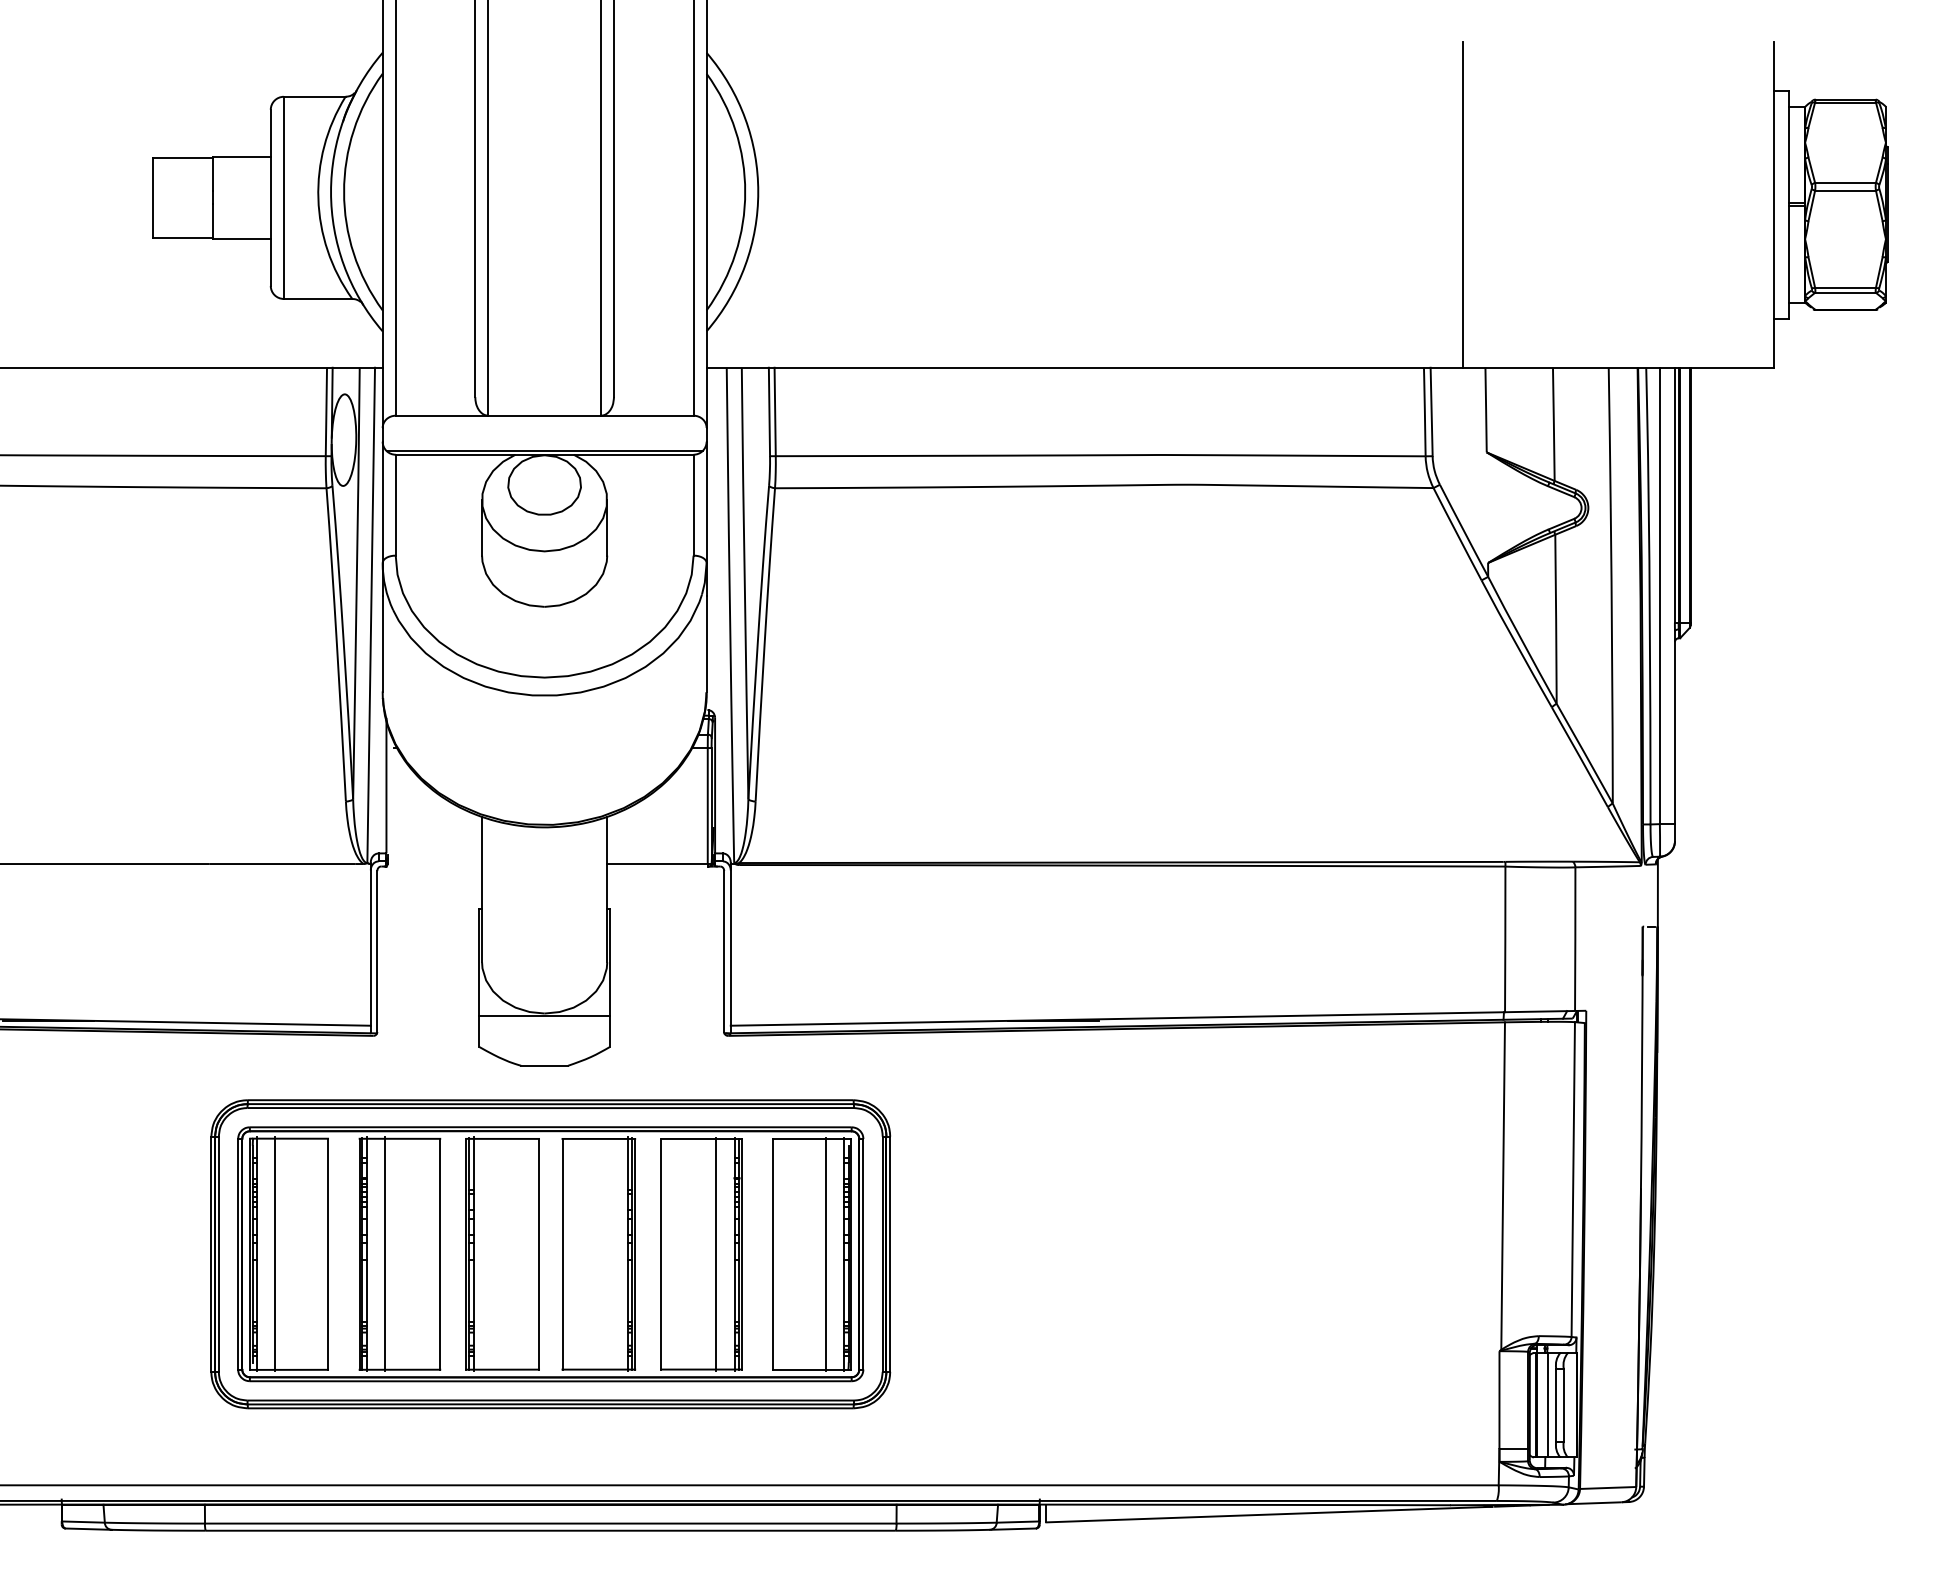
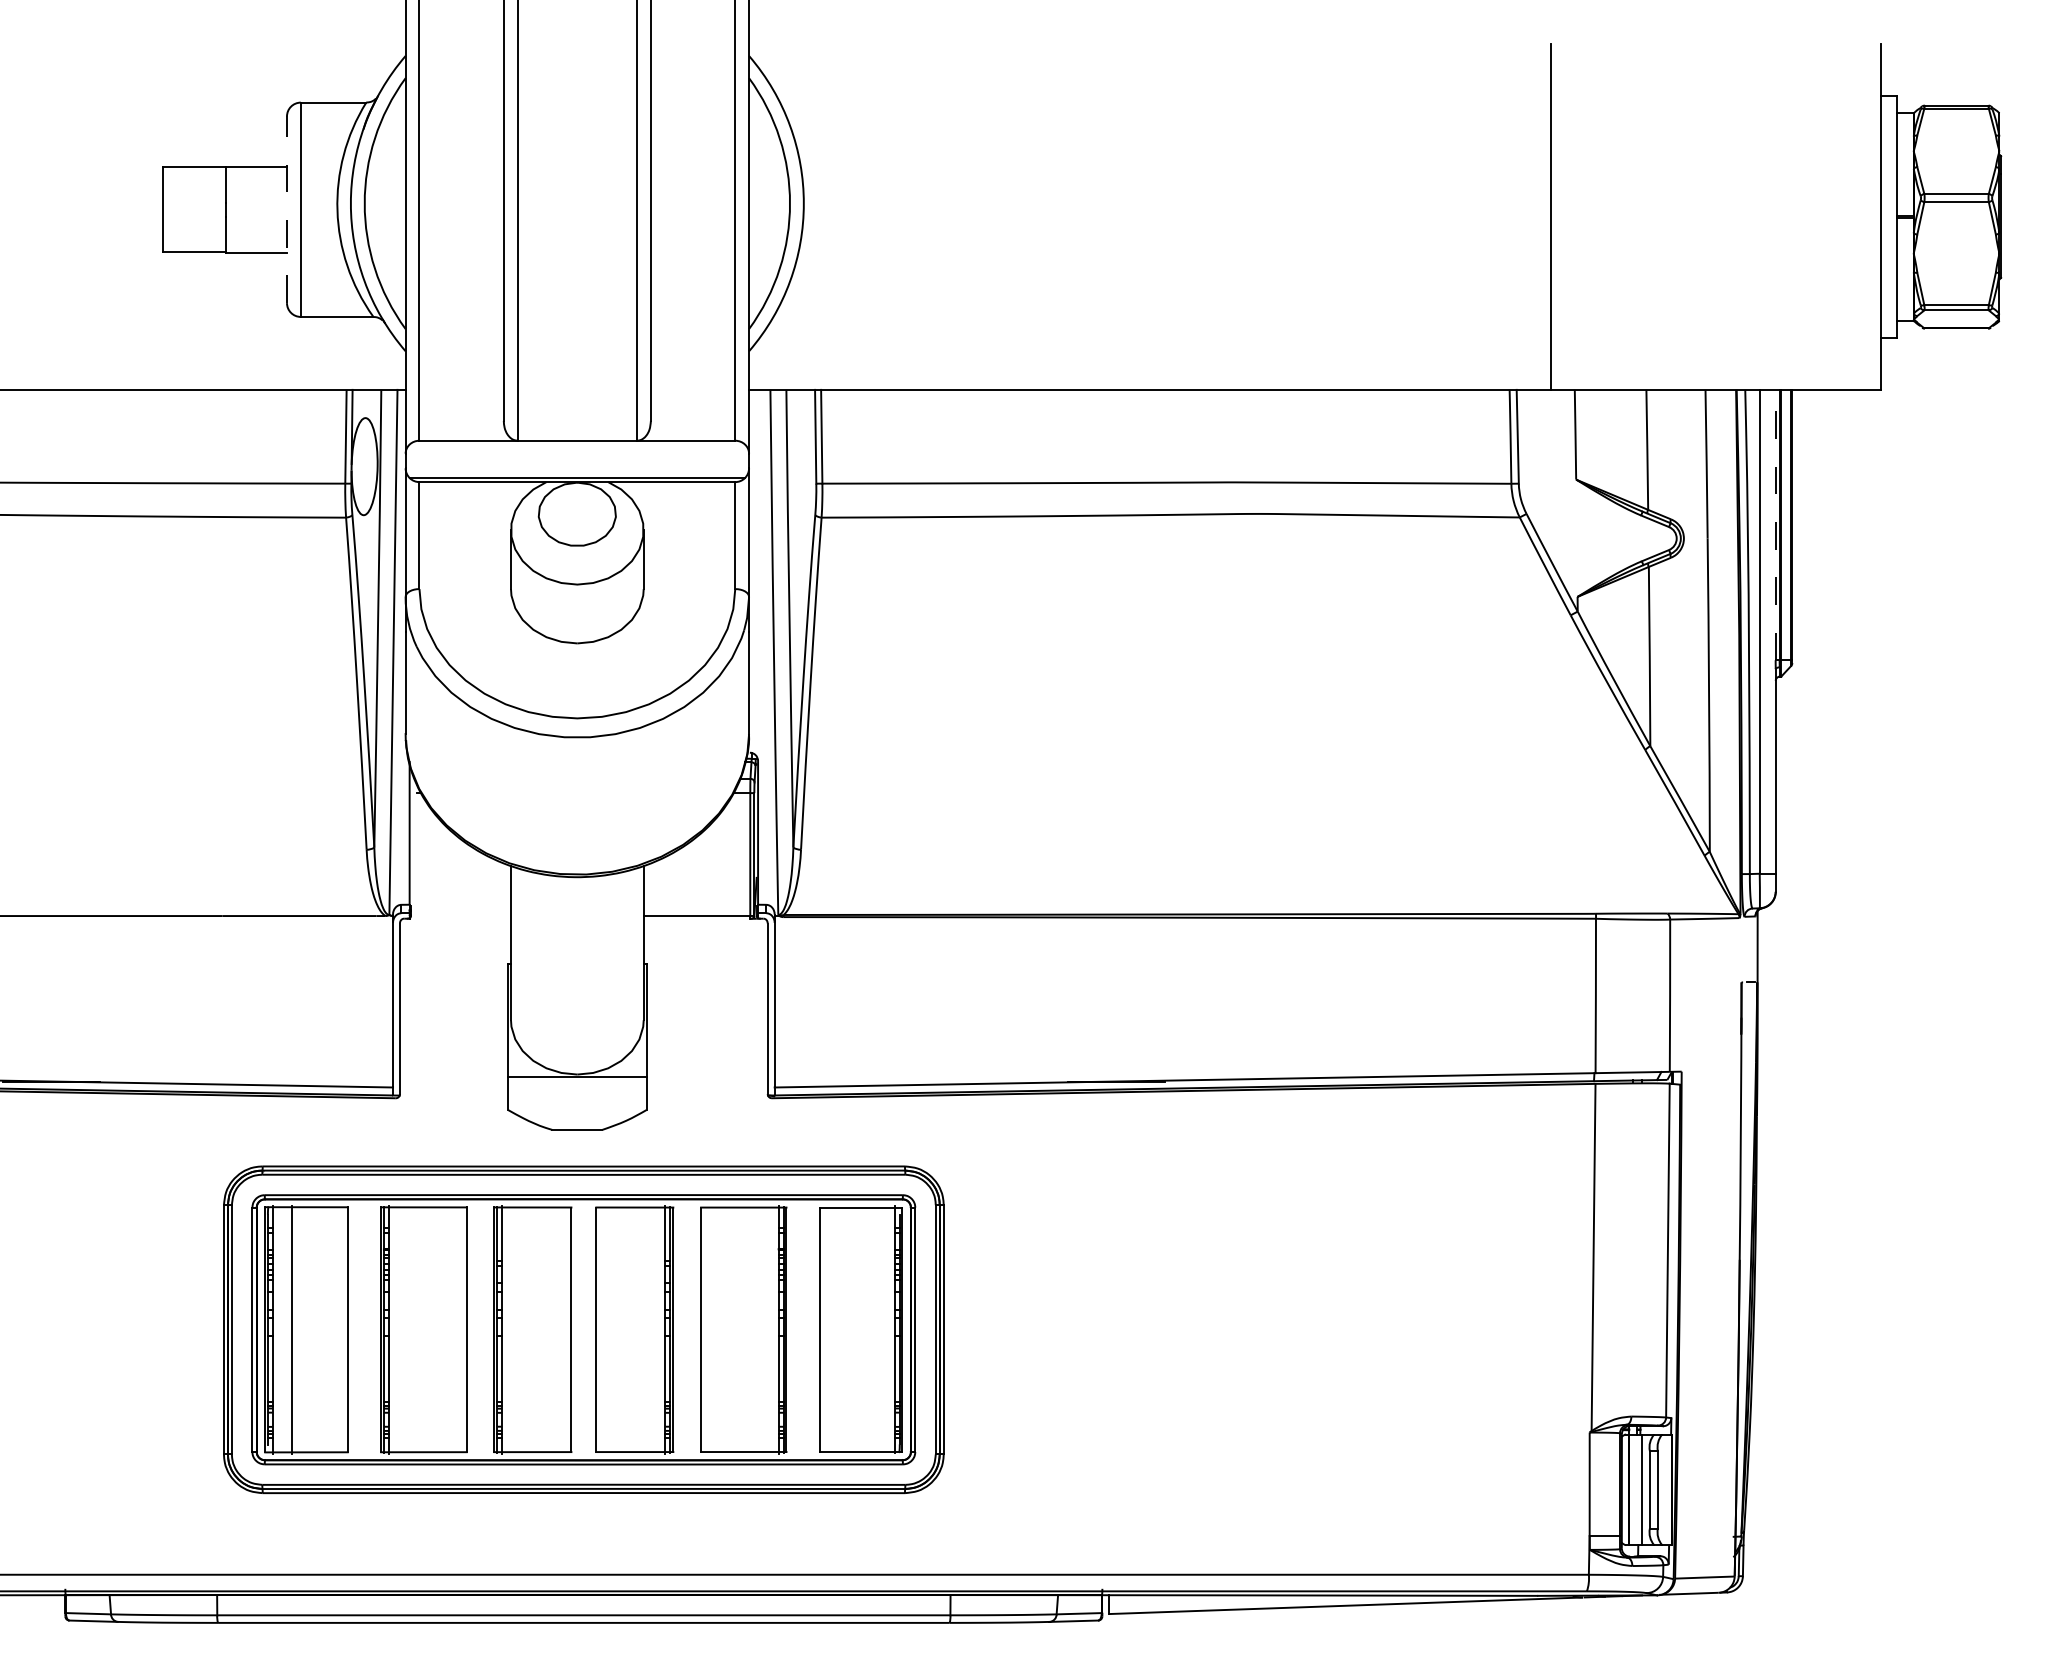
line: (271, 197) -> (287, 209), solid -> dashed
line: (1674, 494) -> (1775, 524), solid -> dashed
line: (385, 1253) -> (408, 1329), removed
line: (716, 1253) -> (759, 1329), removed
line: (825, 1253) -> (875, 1329), removed

